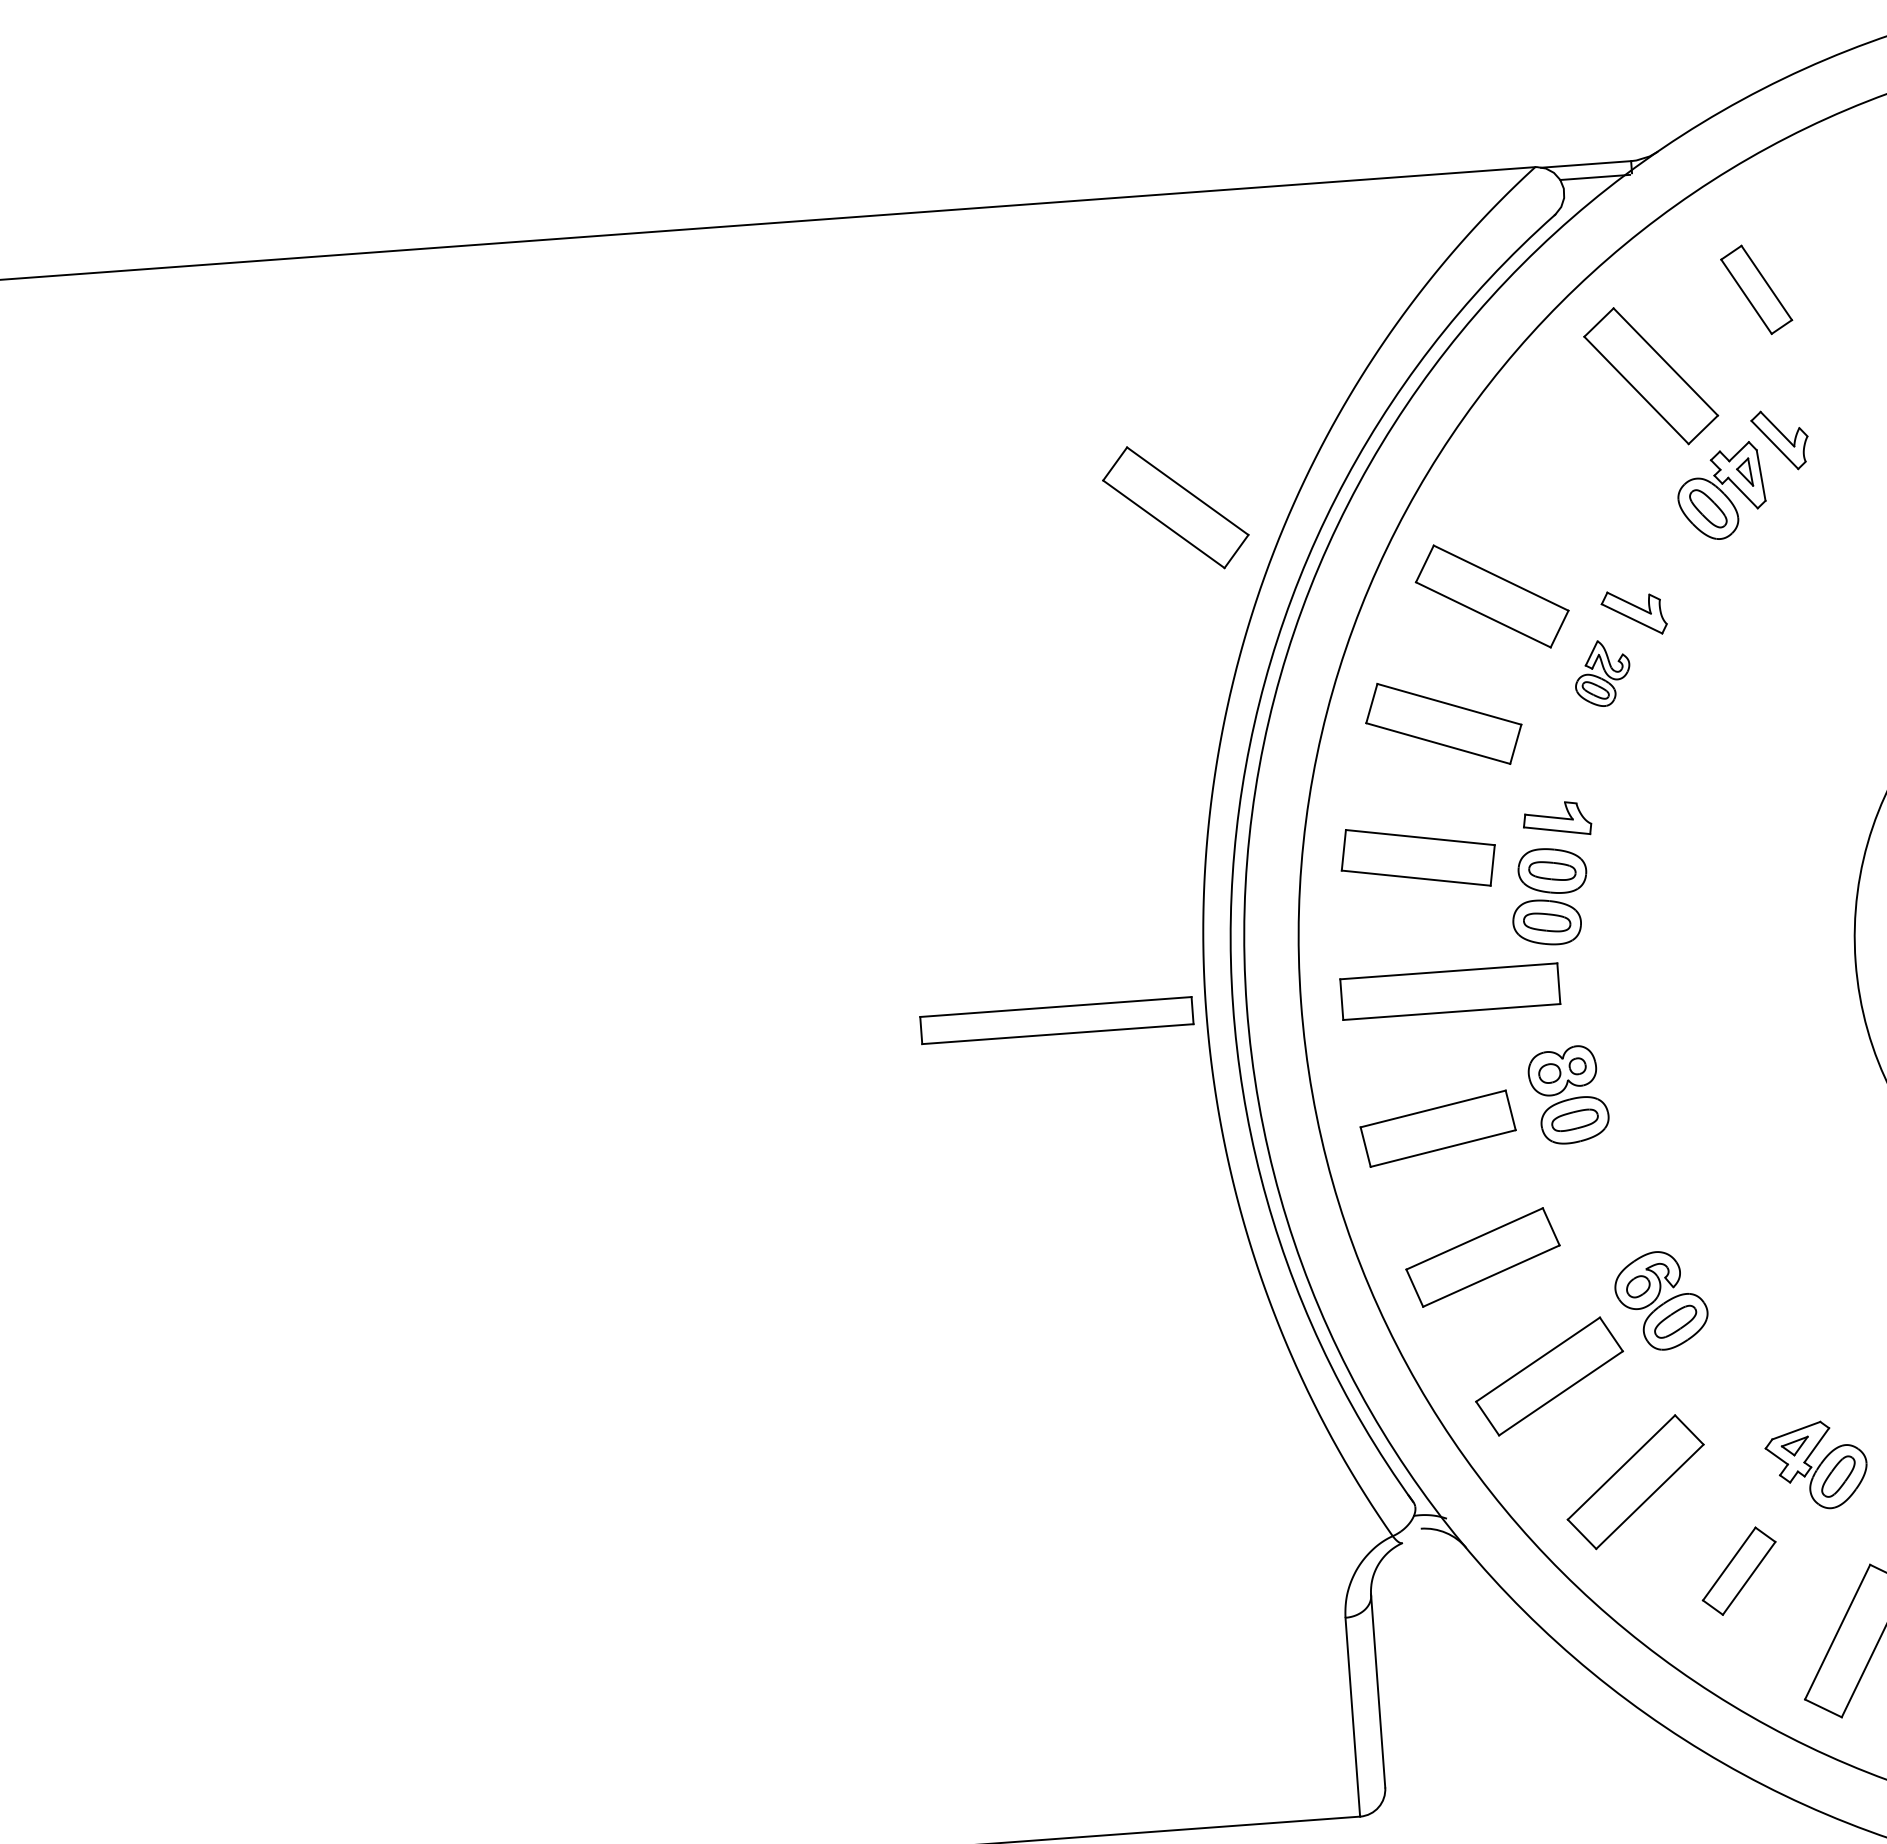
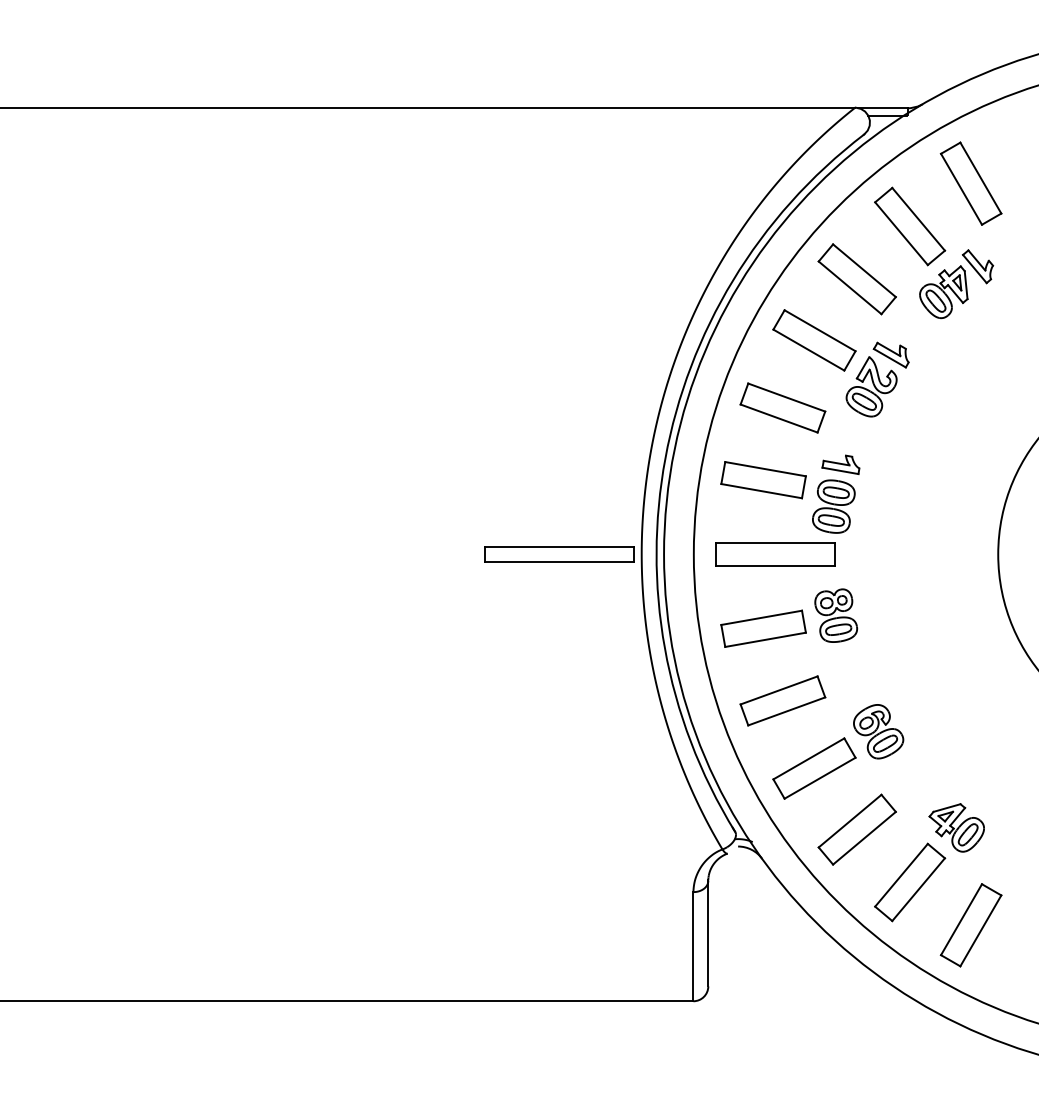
part: (1755, 289) -> (970, 183), size x1.67
part: (1174, 508) -> (856, 279), moved
part: (1602, 672) -> (871, 386), size x1.67
part: (1739, 1571) -> (910, 882), size x1.67

